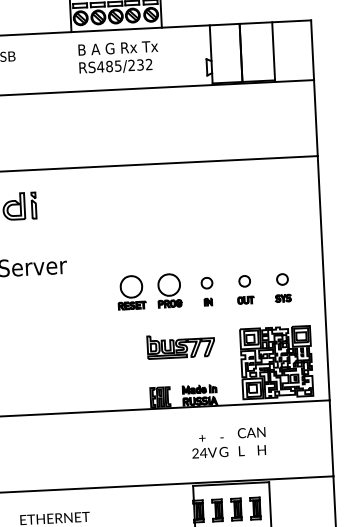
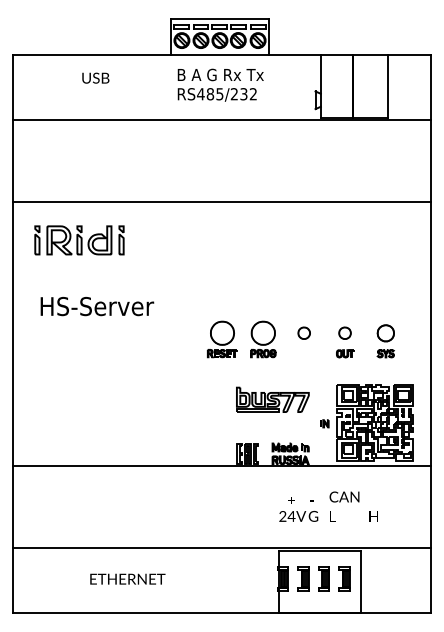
part: (282, 278) -> (385, 332), size x1.4
part: (208, 301) -> (324, 423), moved
text: (261, 450) -> (373, 516), moved

